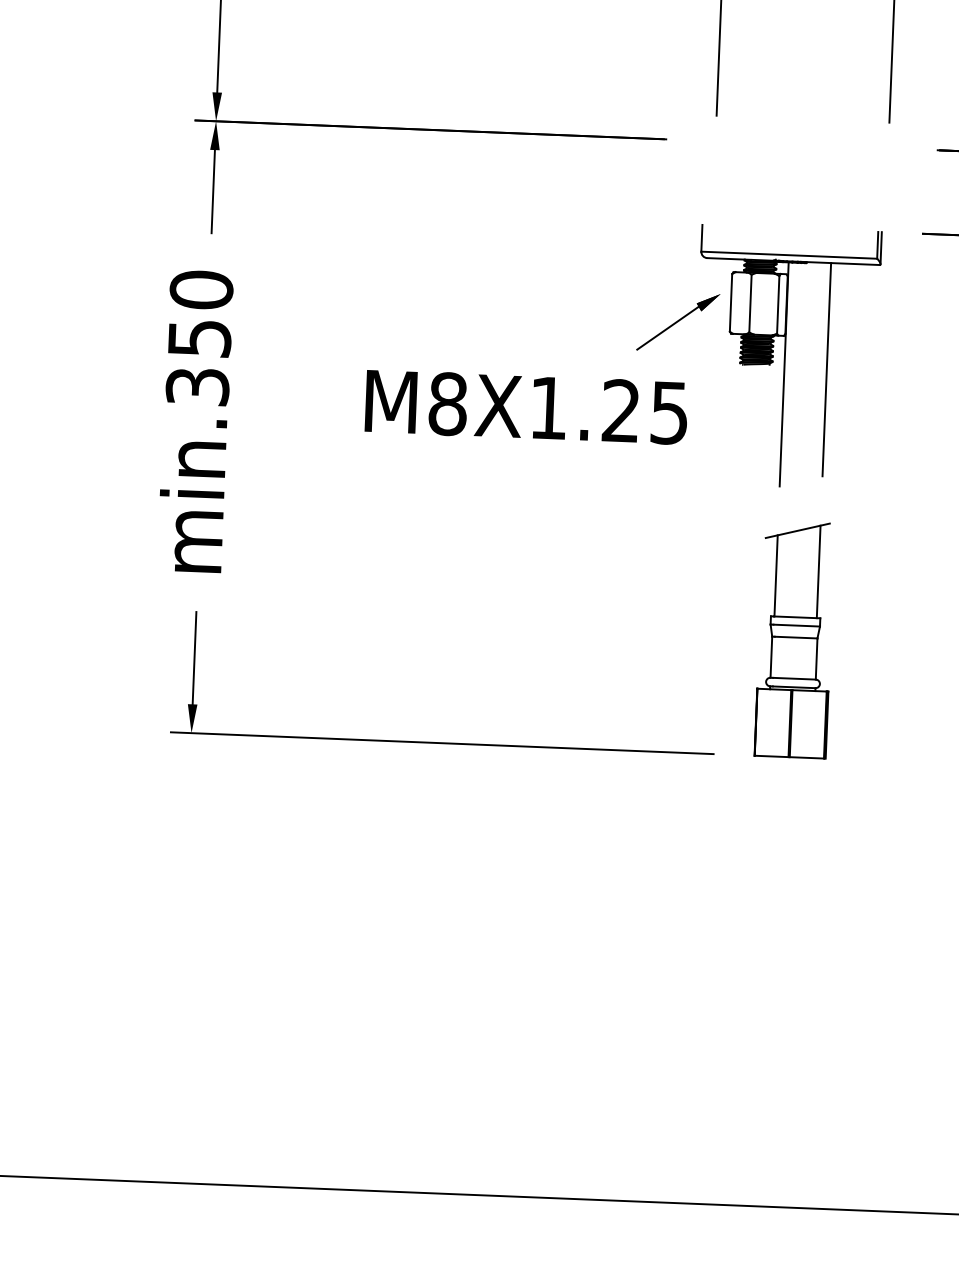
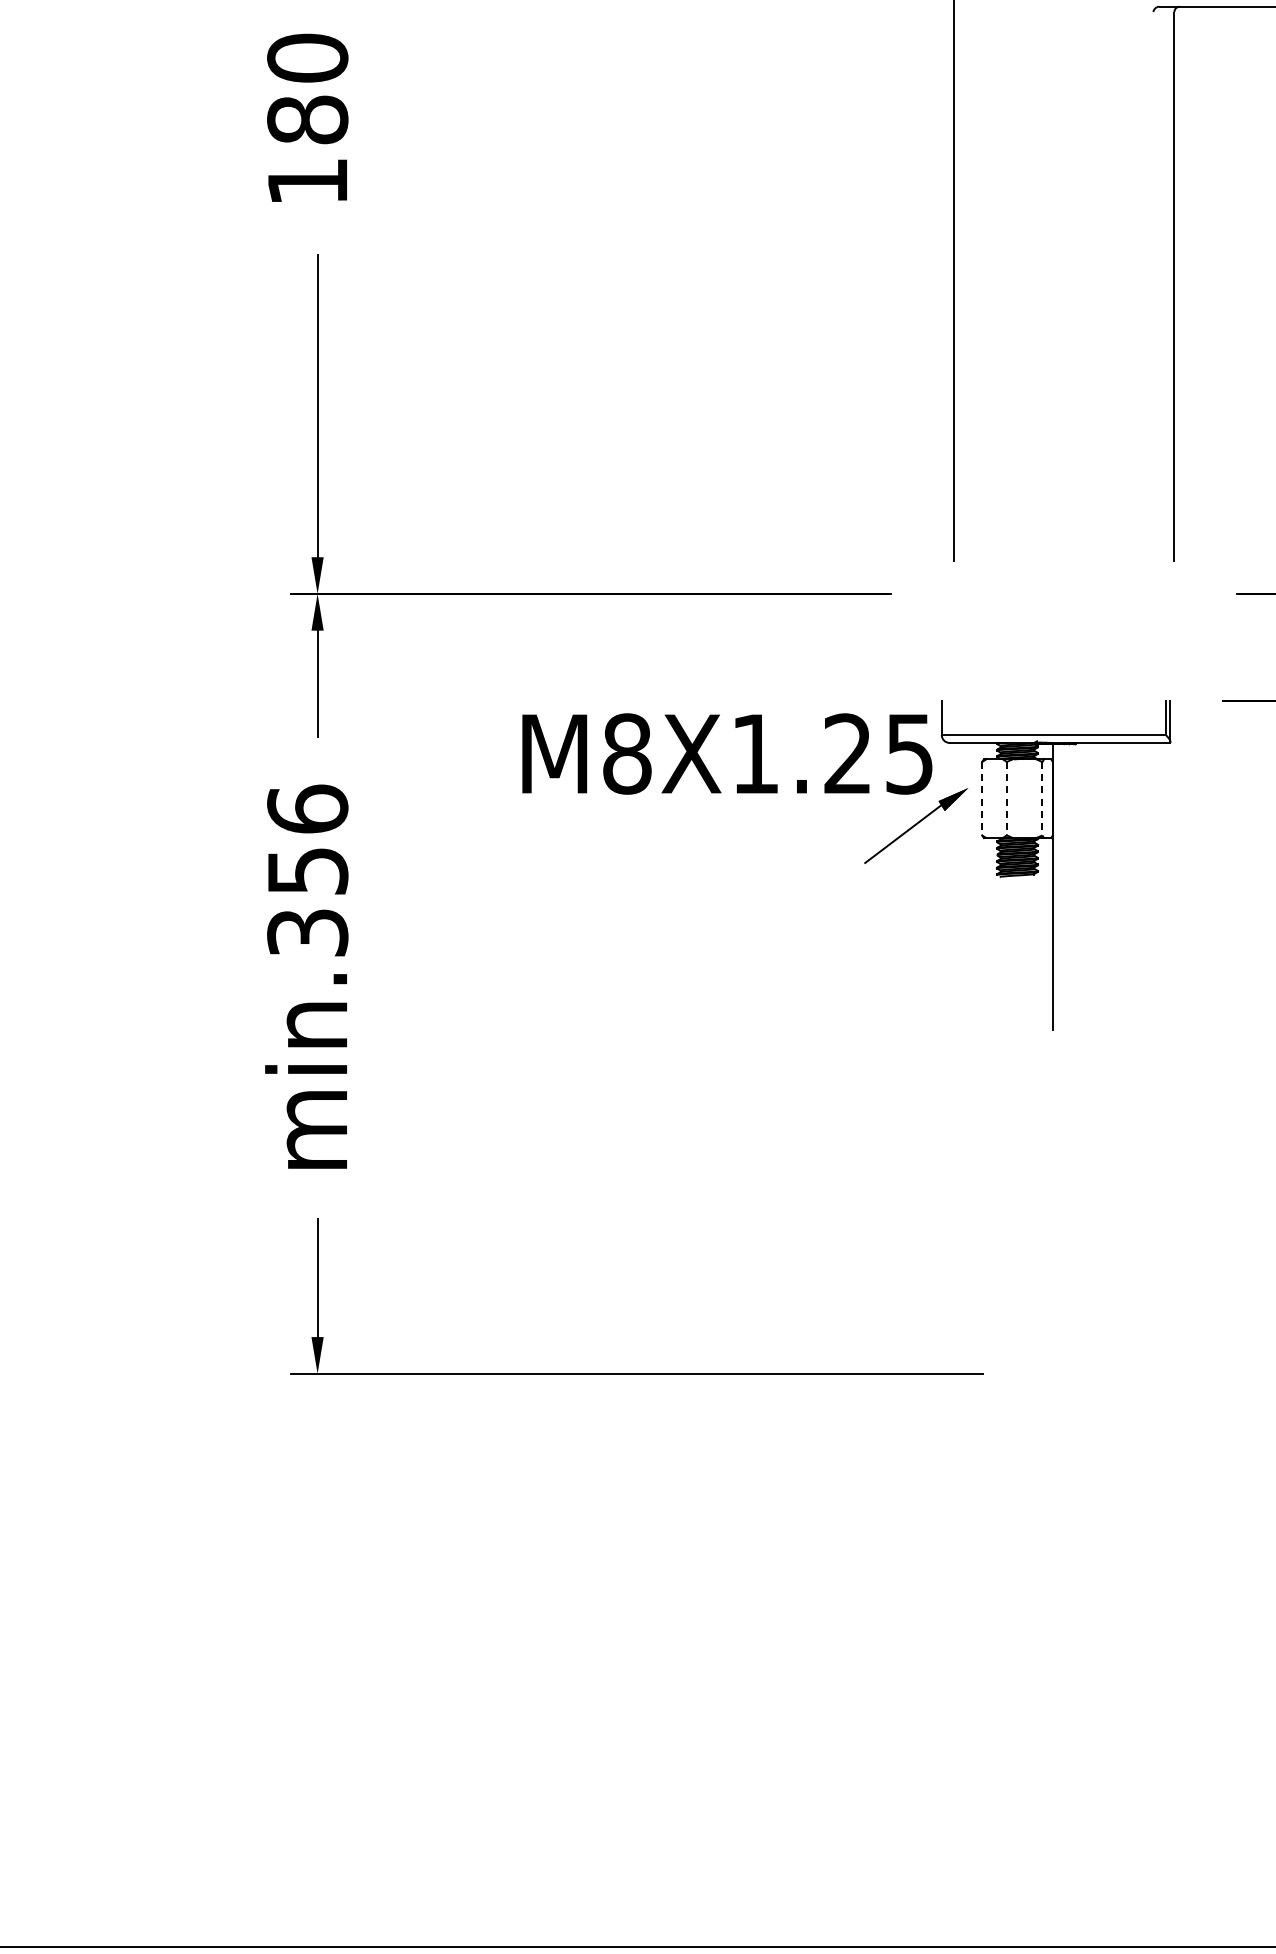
text: (201, 289) -> (307, 808), min.350 -> min.356
line: (731, 302) -> (982, 798), solid -> dashed
line: (750, 303) -> (1006, 798), solid -> dashed
line: (778, 304) -> (1042, 798), solid -> dashed
line: (826, 369) -> (1107, 878), removed
text: (526, 406) -> (727, 753), moved
part: (794, 639) -> (1080, 1223), removed

